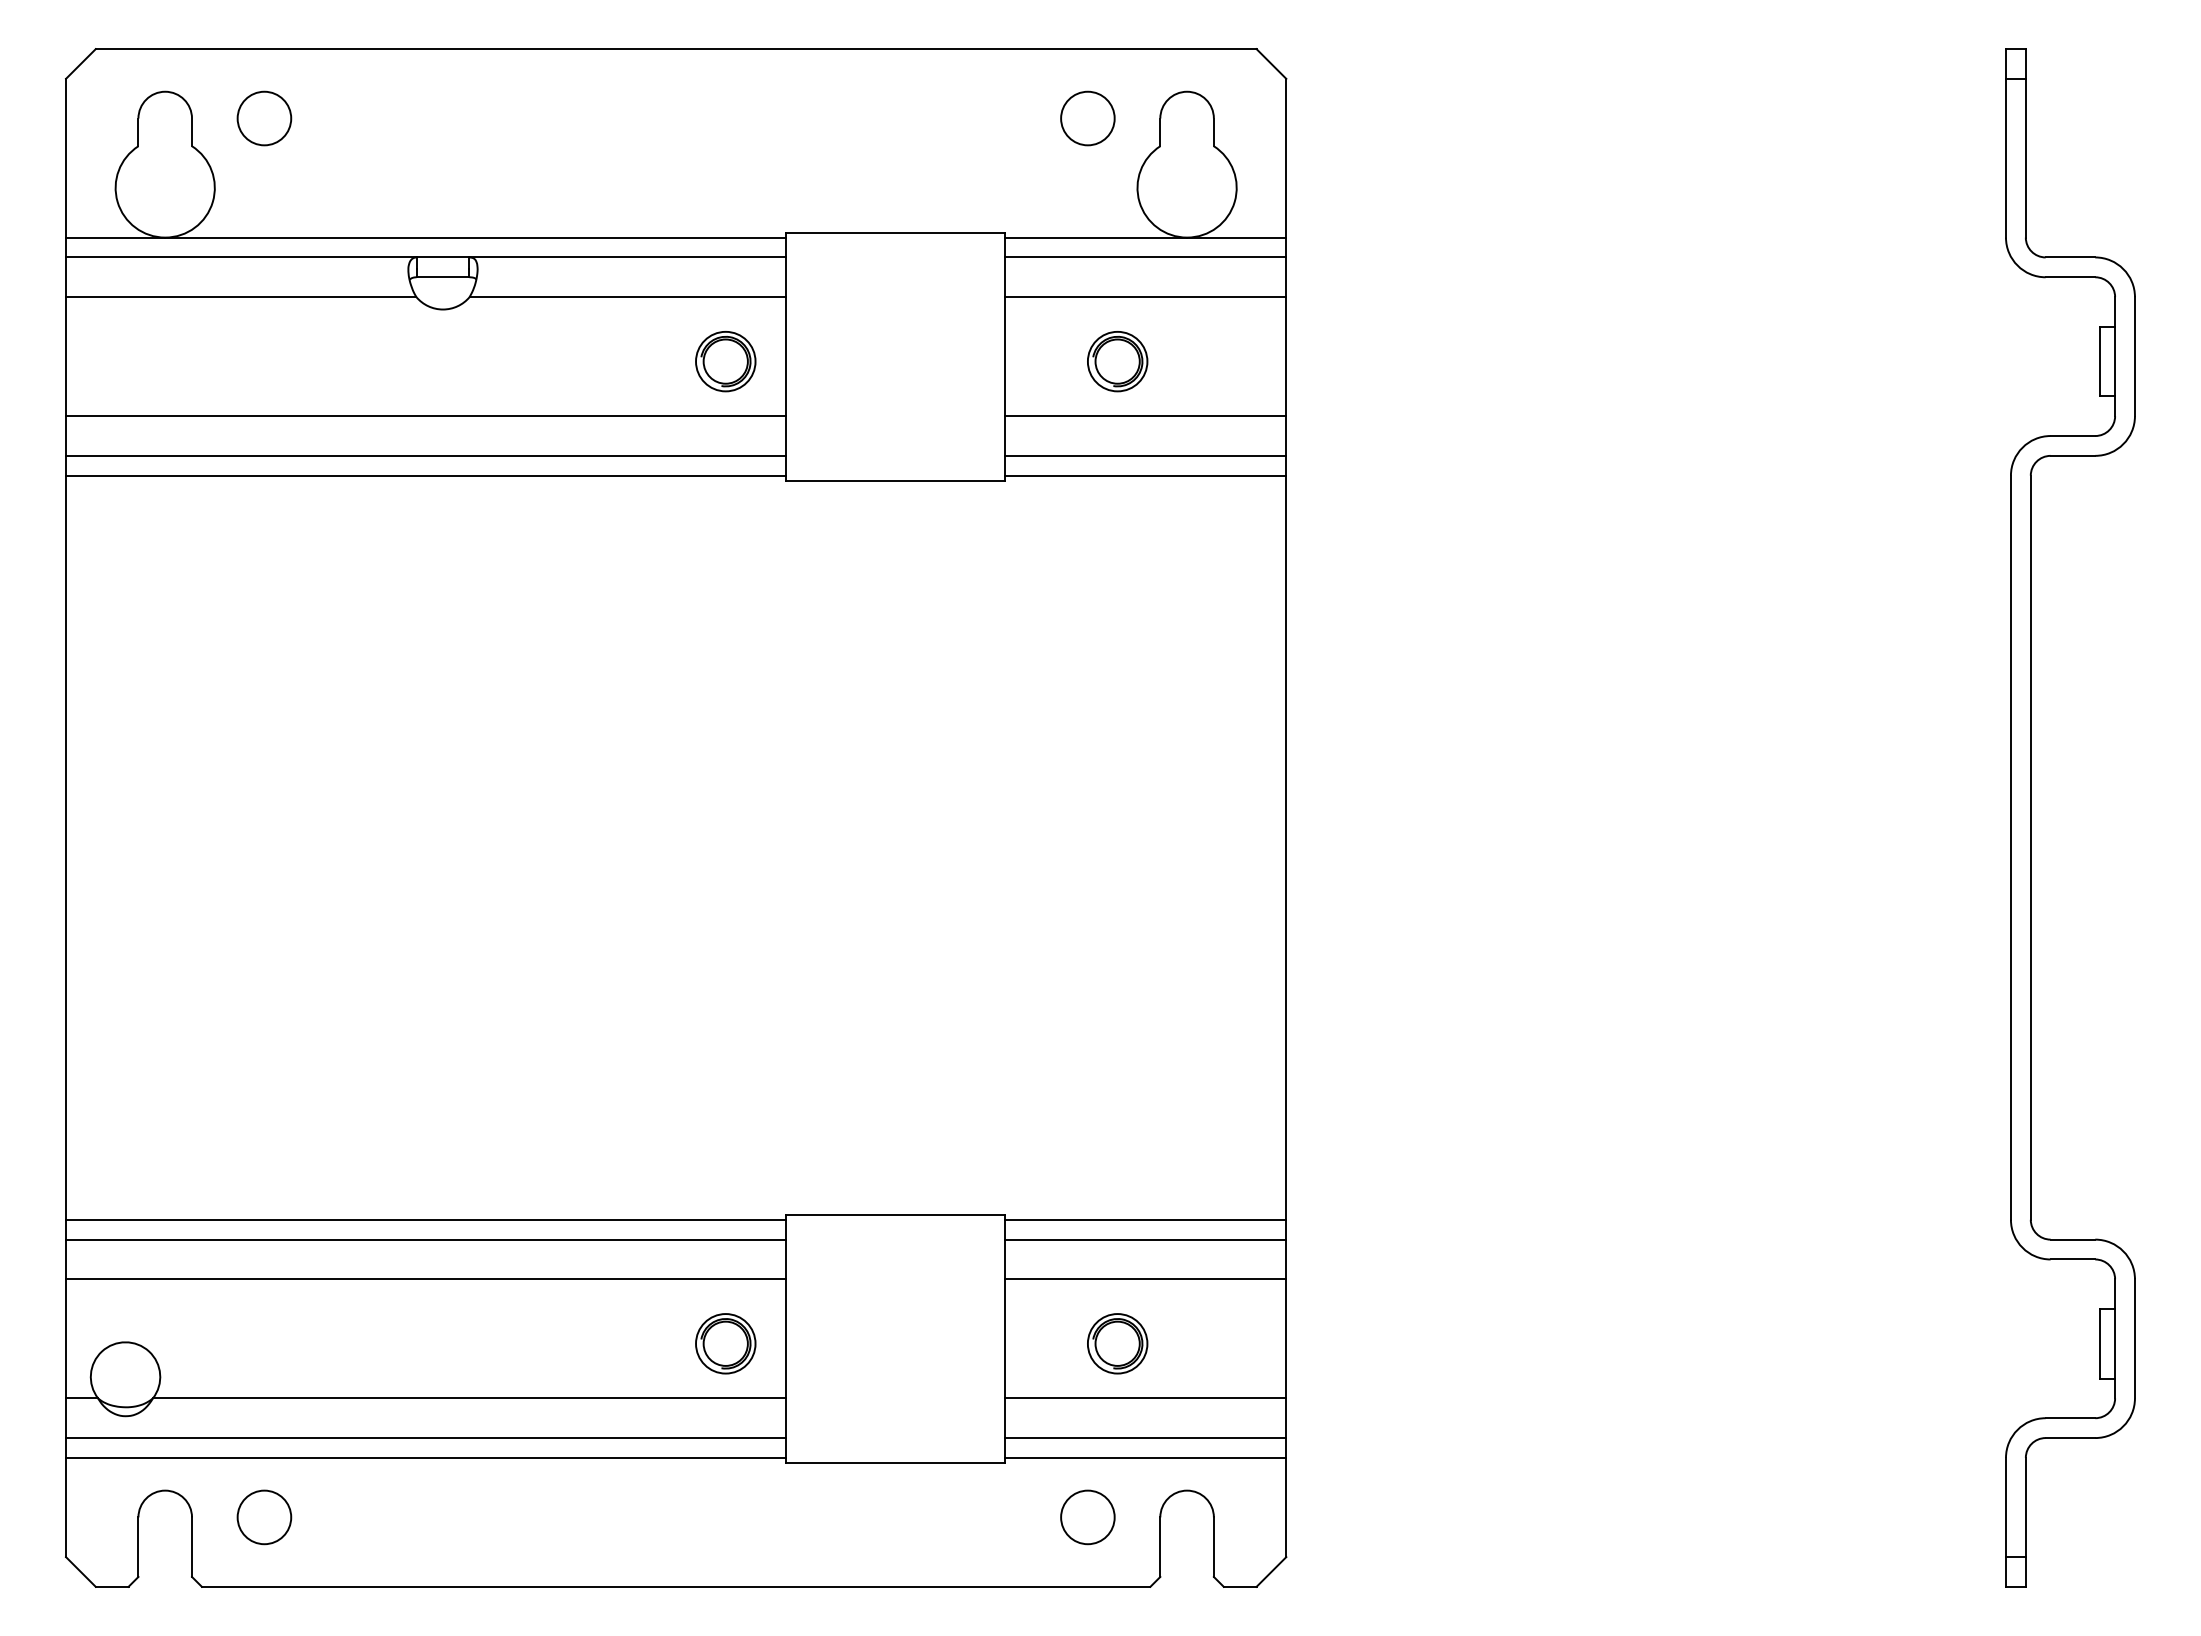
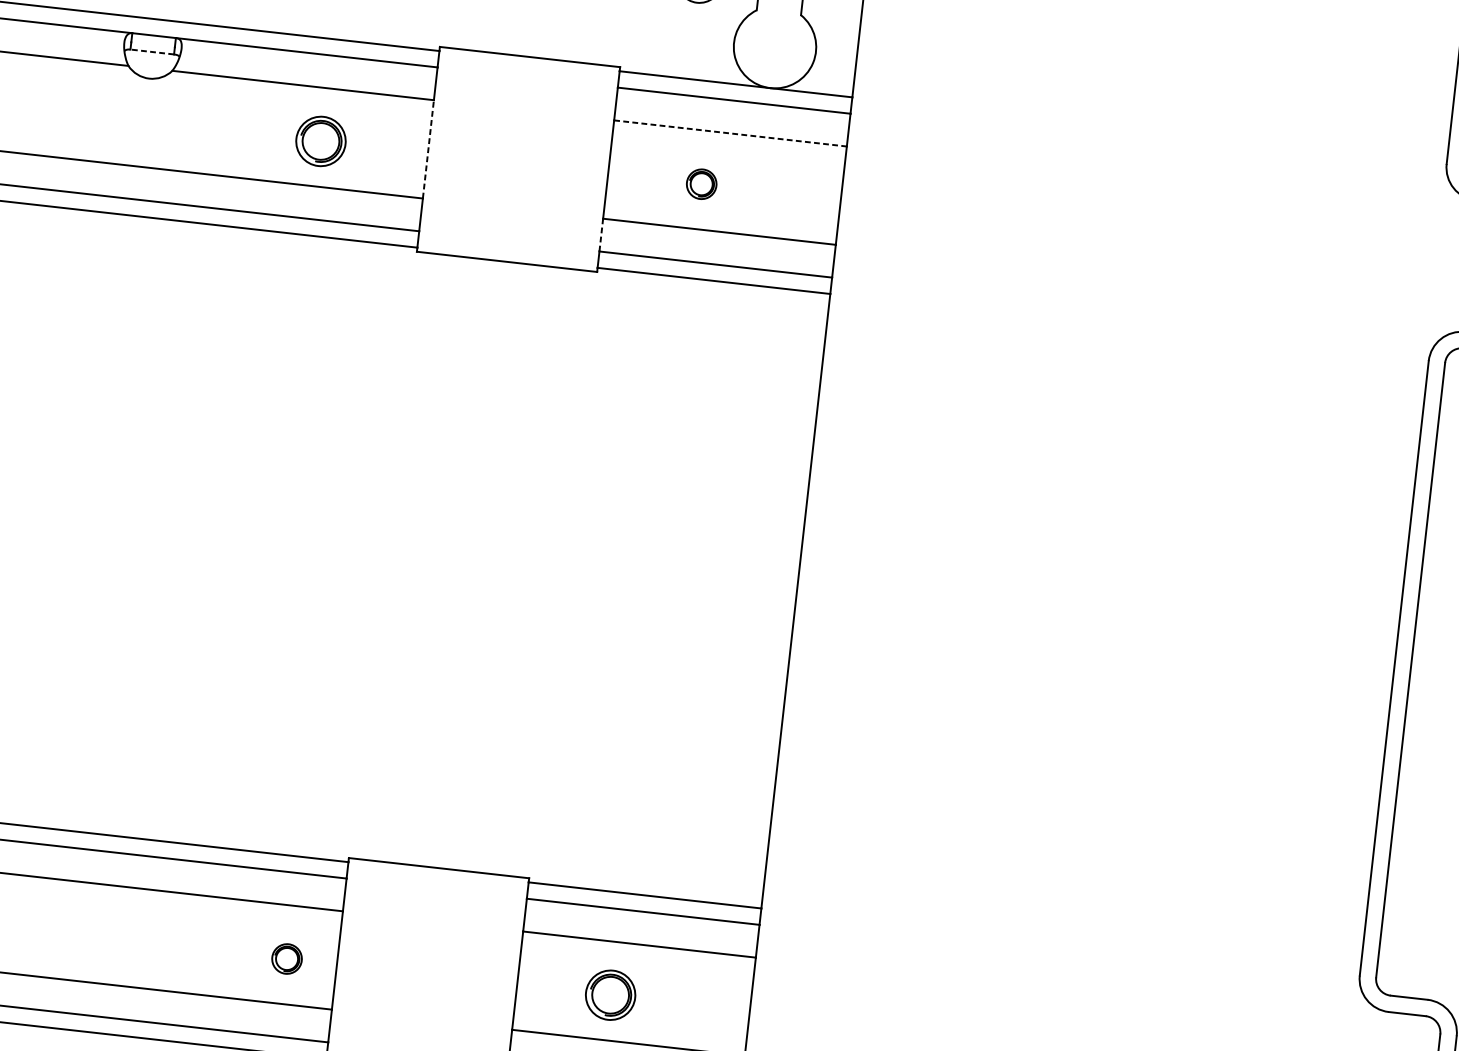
line: (442, 277) -> (151, 52), solid -> dashed
line: (1145, 297) -> (730, 133), solid -> dashed
line: (786, 356) -> (428, 149), solid -> dashed
part: (725, 361) -> (320, 141), moved
part: (1117, 361) -> (701, 184), size x0.6
line: (1004, 436) -> (601, 235), solid -> dashed
part: (725, 1343) -> (286, 958), size x0.6

